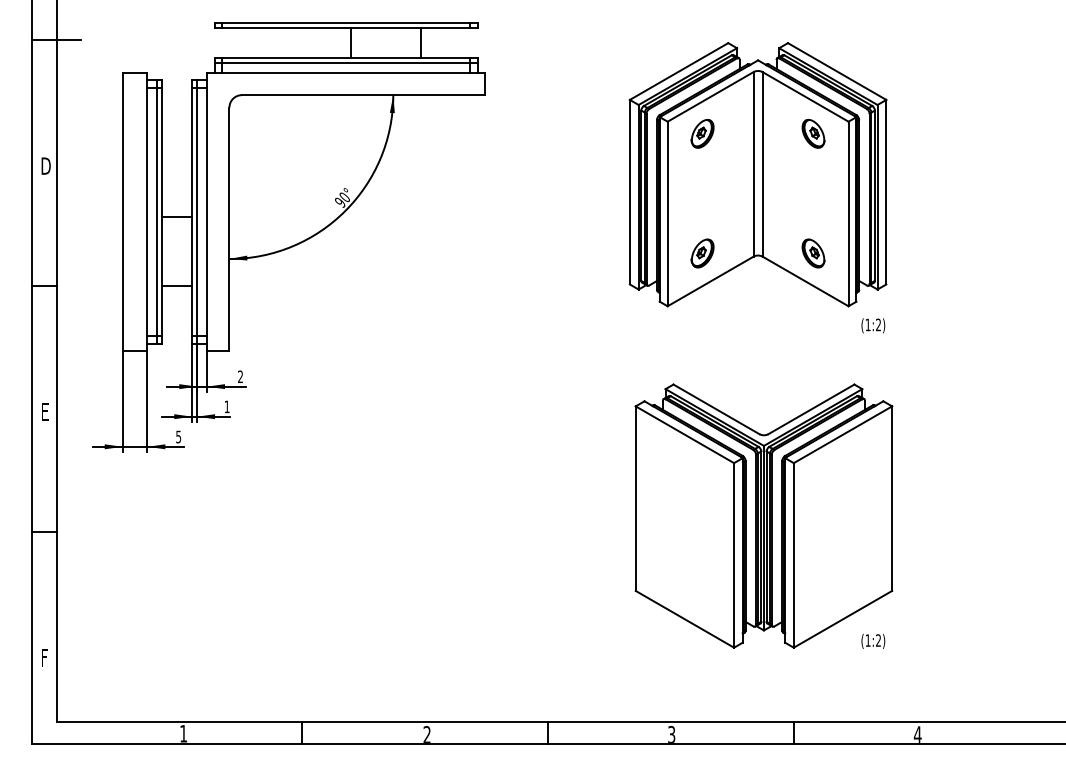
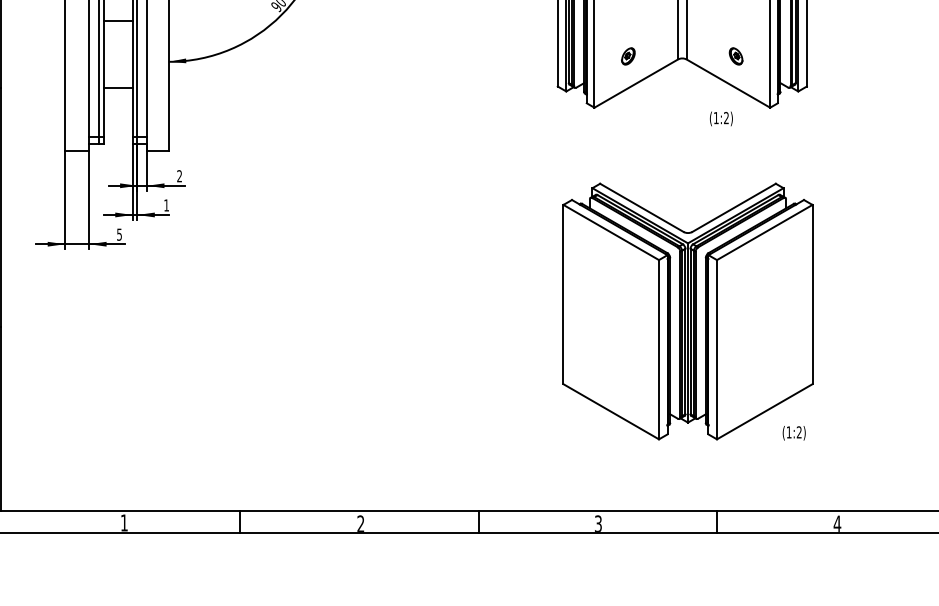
part: (702, 253) -> (628, 56), size x0.6
part: (813, 253) -> (736, 56), size x0.6
text: (873, 325) -> (721, 118), moved

